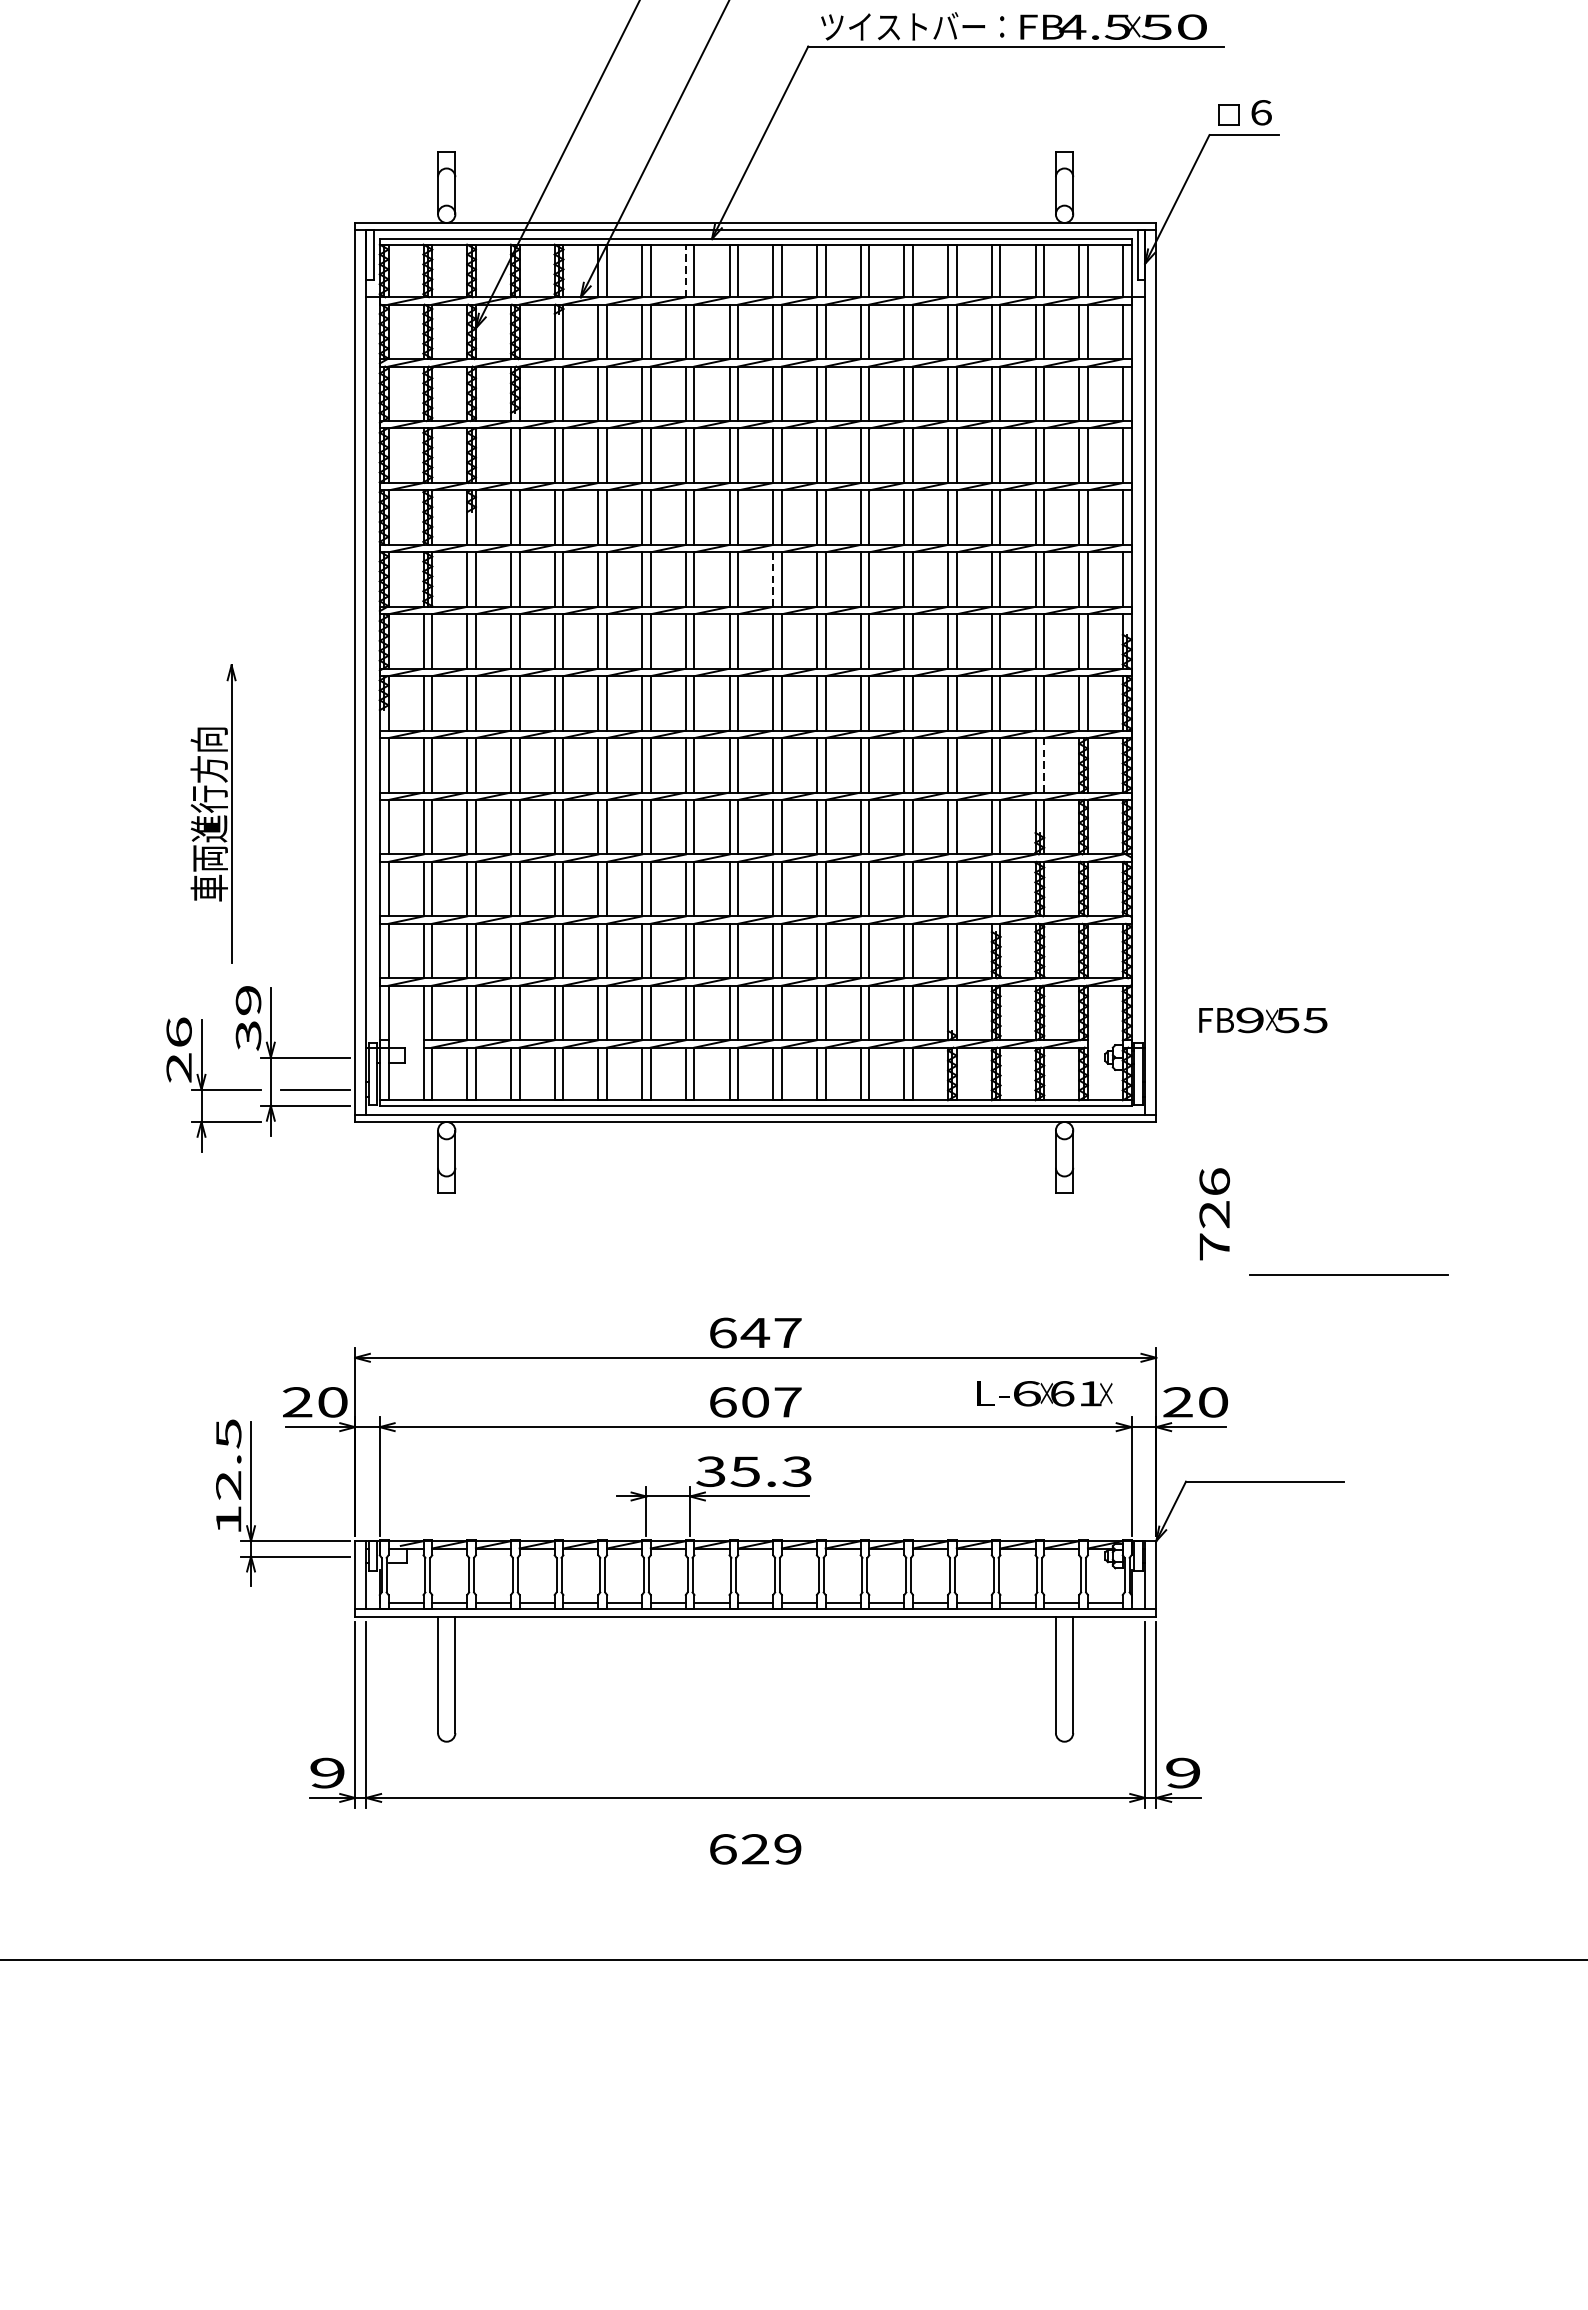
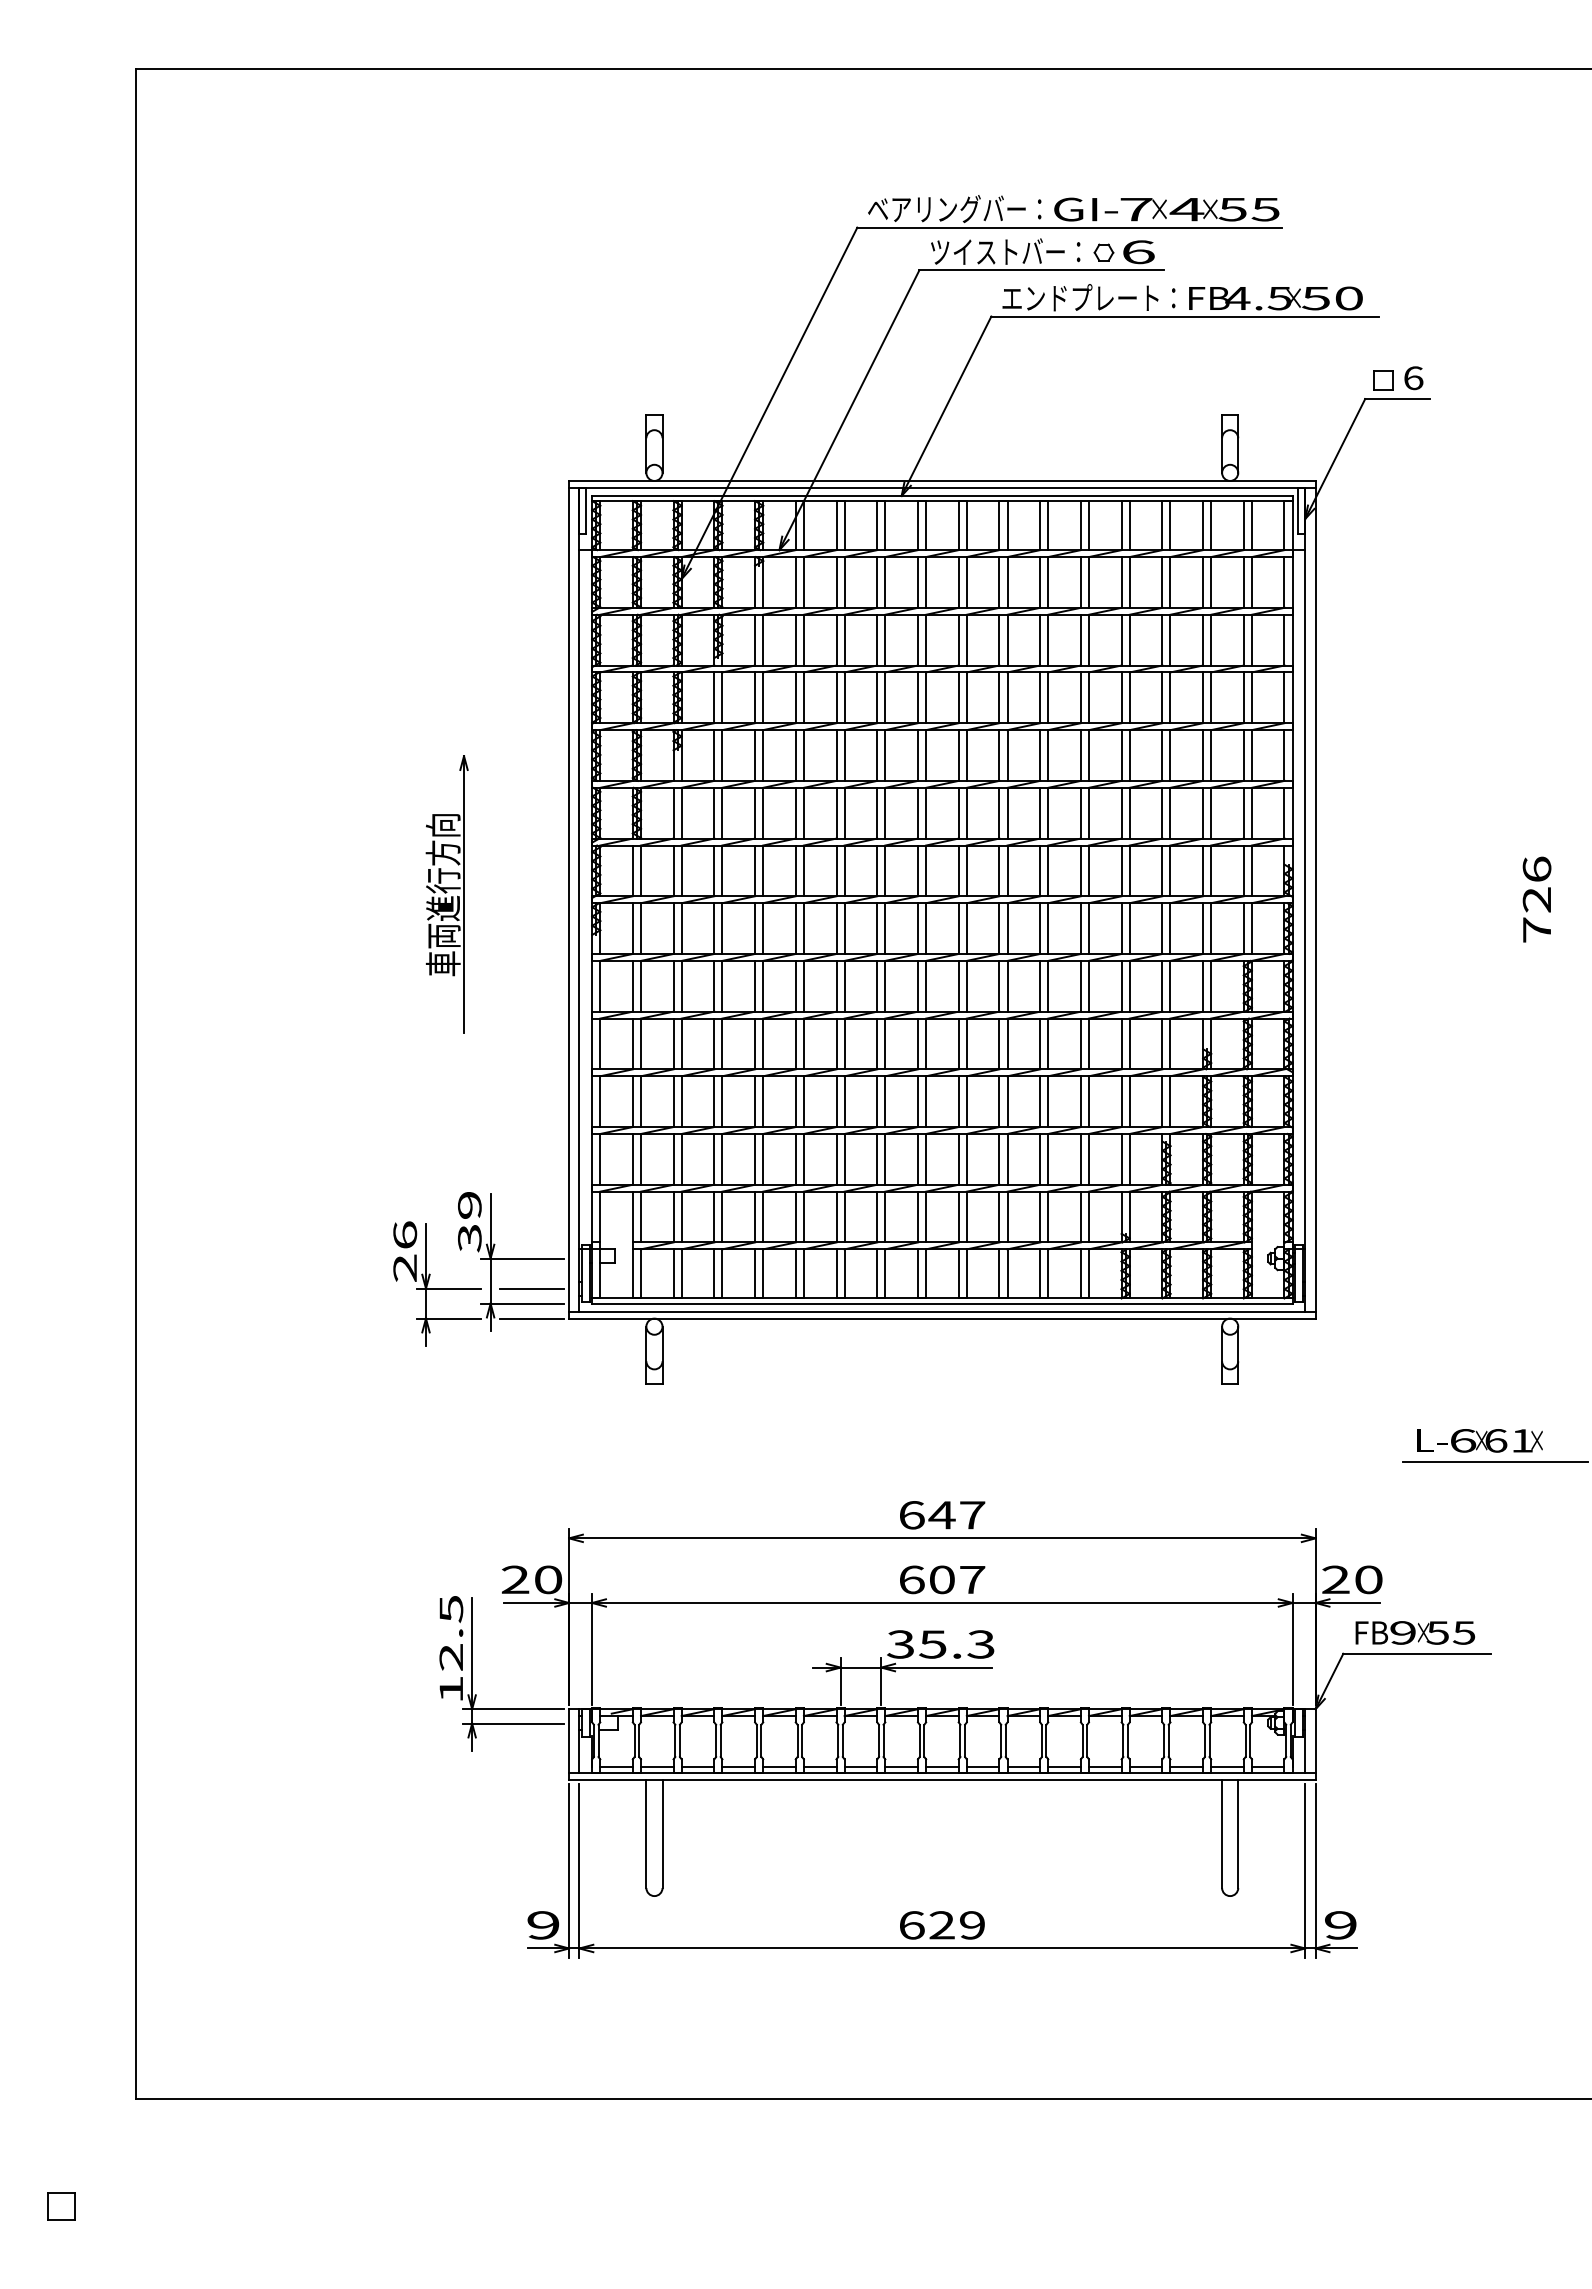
text: (912, 26) -> (1088, 297), ツイストバー： -> エンドプレート：
line: (686, 270) -> (877, 525), dashed -> solid
line: (772, 578) -> (958, 812), dashed -> solid
line: (1044, 764) -> (1211, 985), dashed -> solid
part: (212, 813) -> (446, 894), moved
text: (1263, 1019) -> (1415, 1632), moved
line: (314, 1121) -> (531, 1318), added
text: (1214, 1214) -> (1536, 899), moved
text: (1044, 1393) -> (1479, 1440), moved
text: (755, 1849) -> (942, 1925), moved

